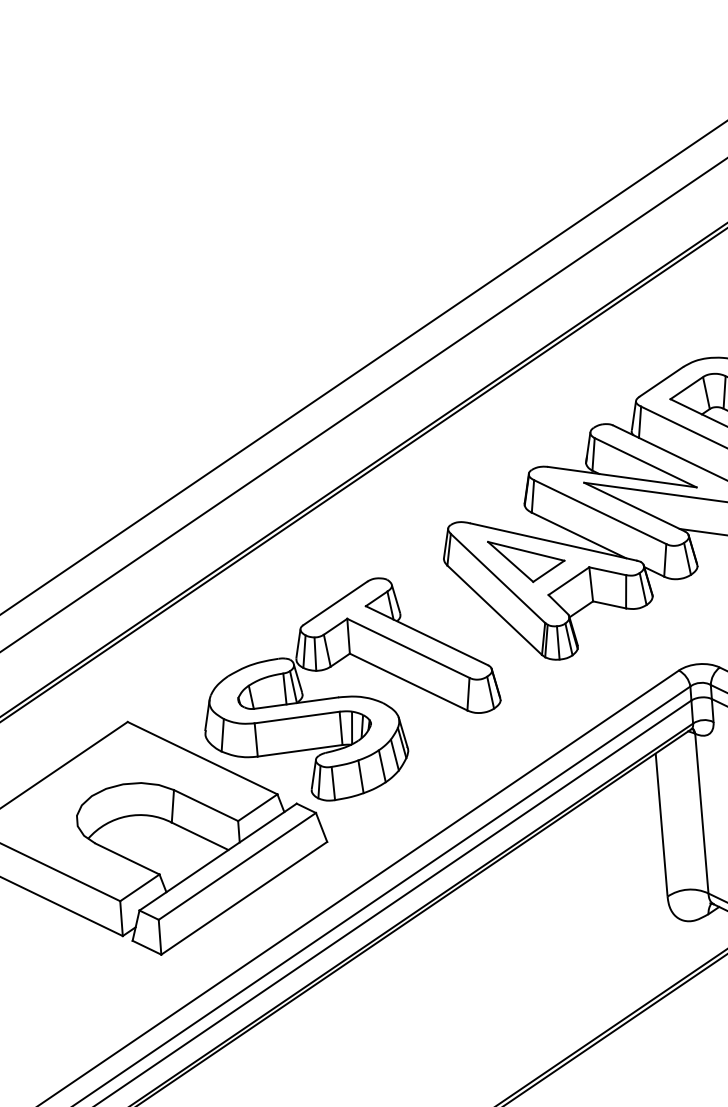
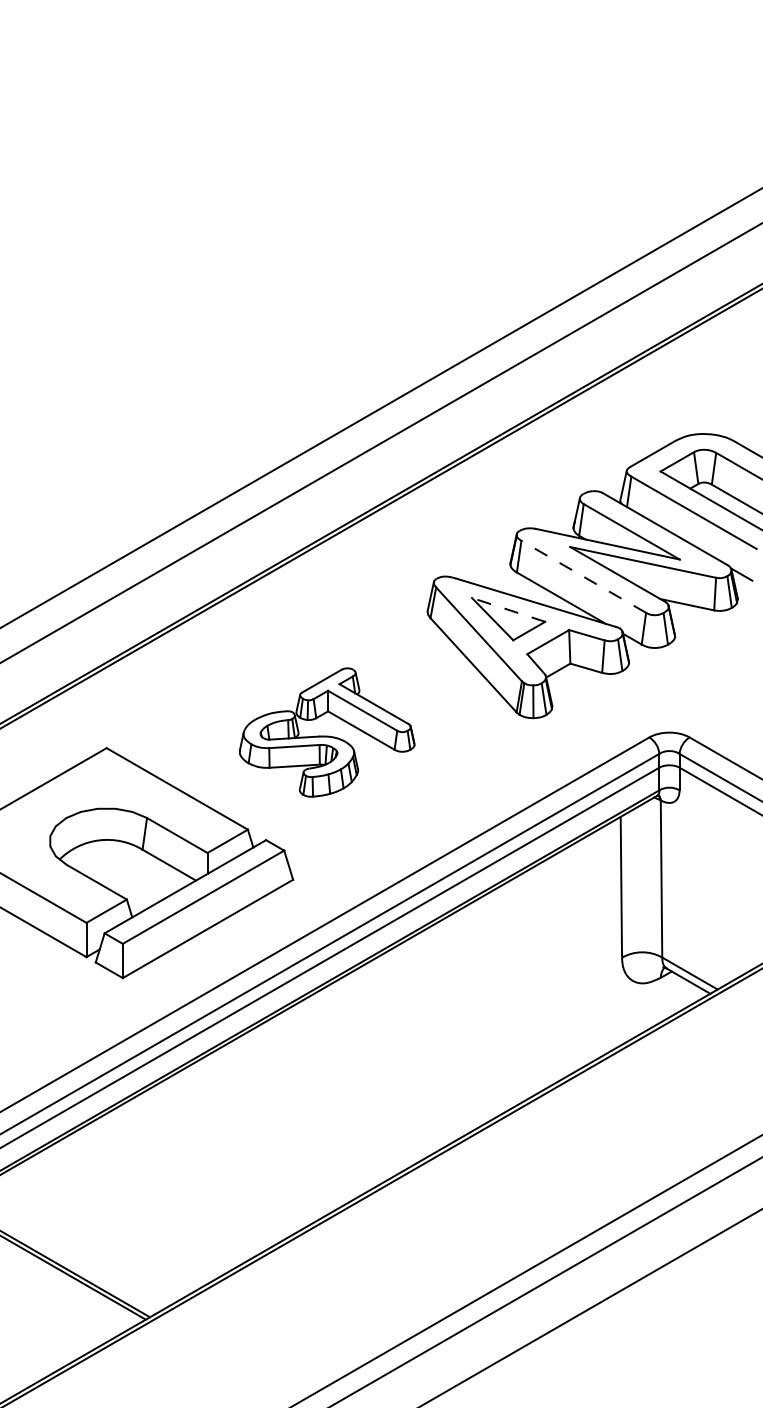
line: (599, 511) -> (583, 576), solid -> dashed
line: (526, 550) -> (508, 609), solid -> dashed
part: (350, 689) -> (326, 732), size x0.6

